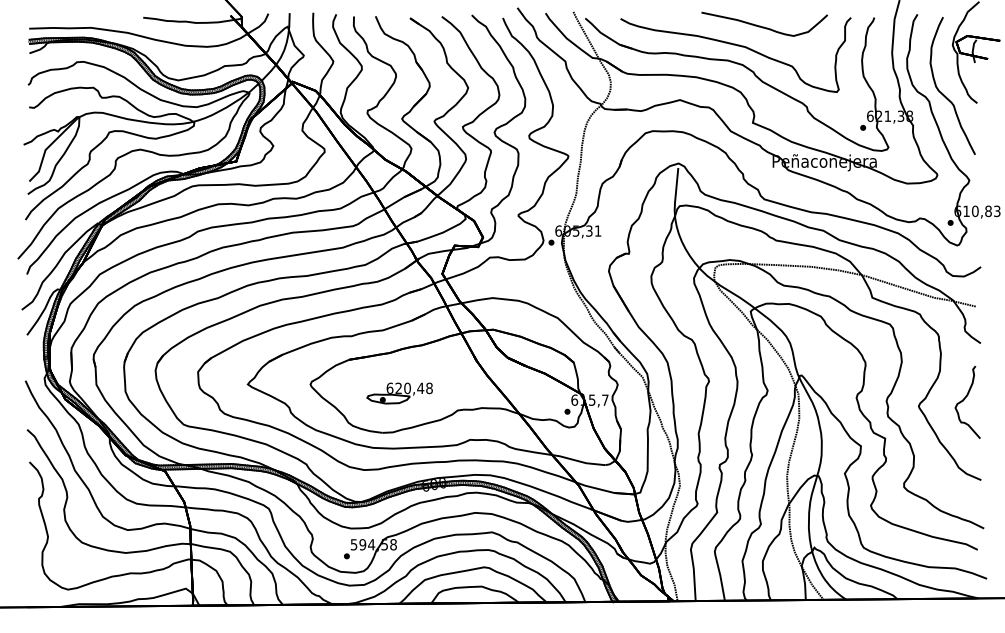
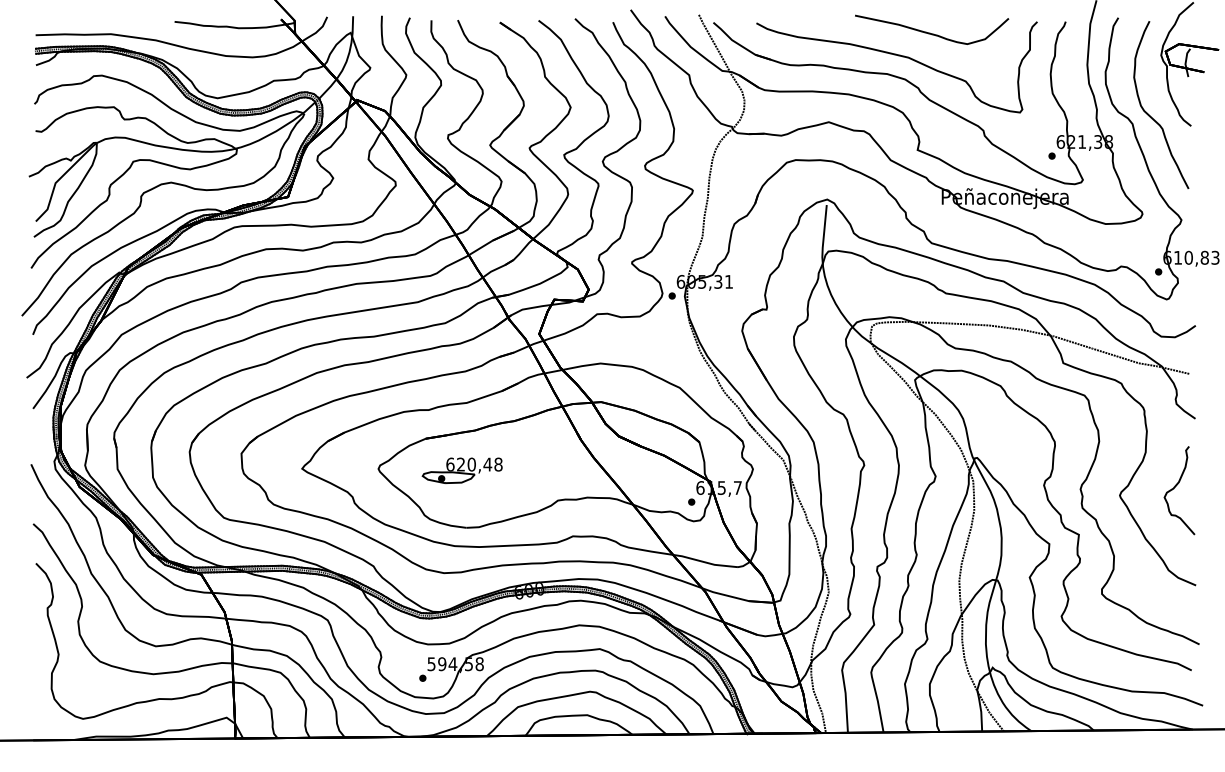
part: (399, 393) -> (461, 470), moved

